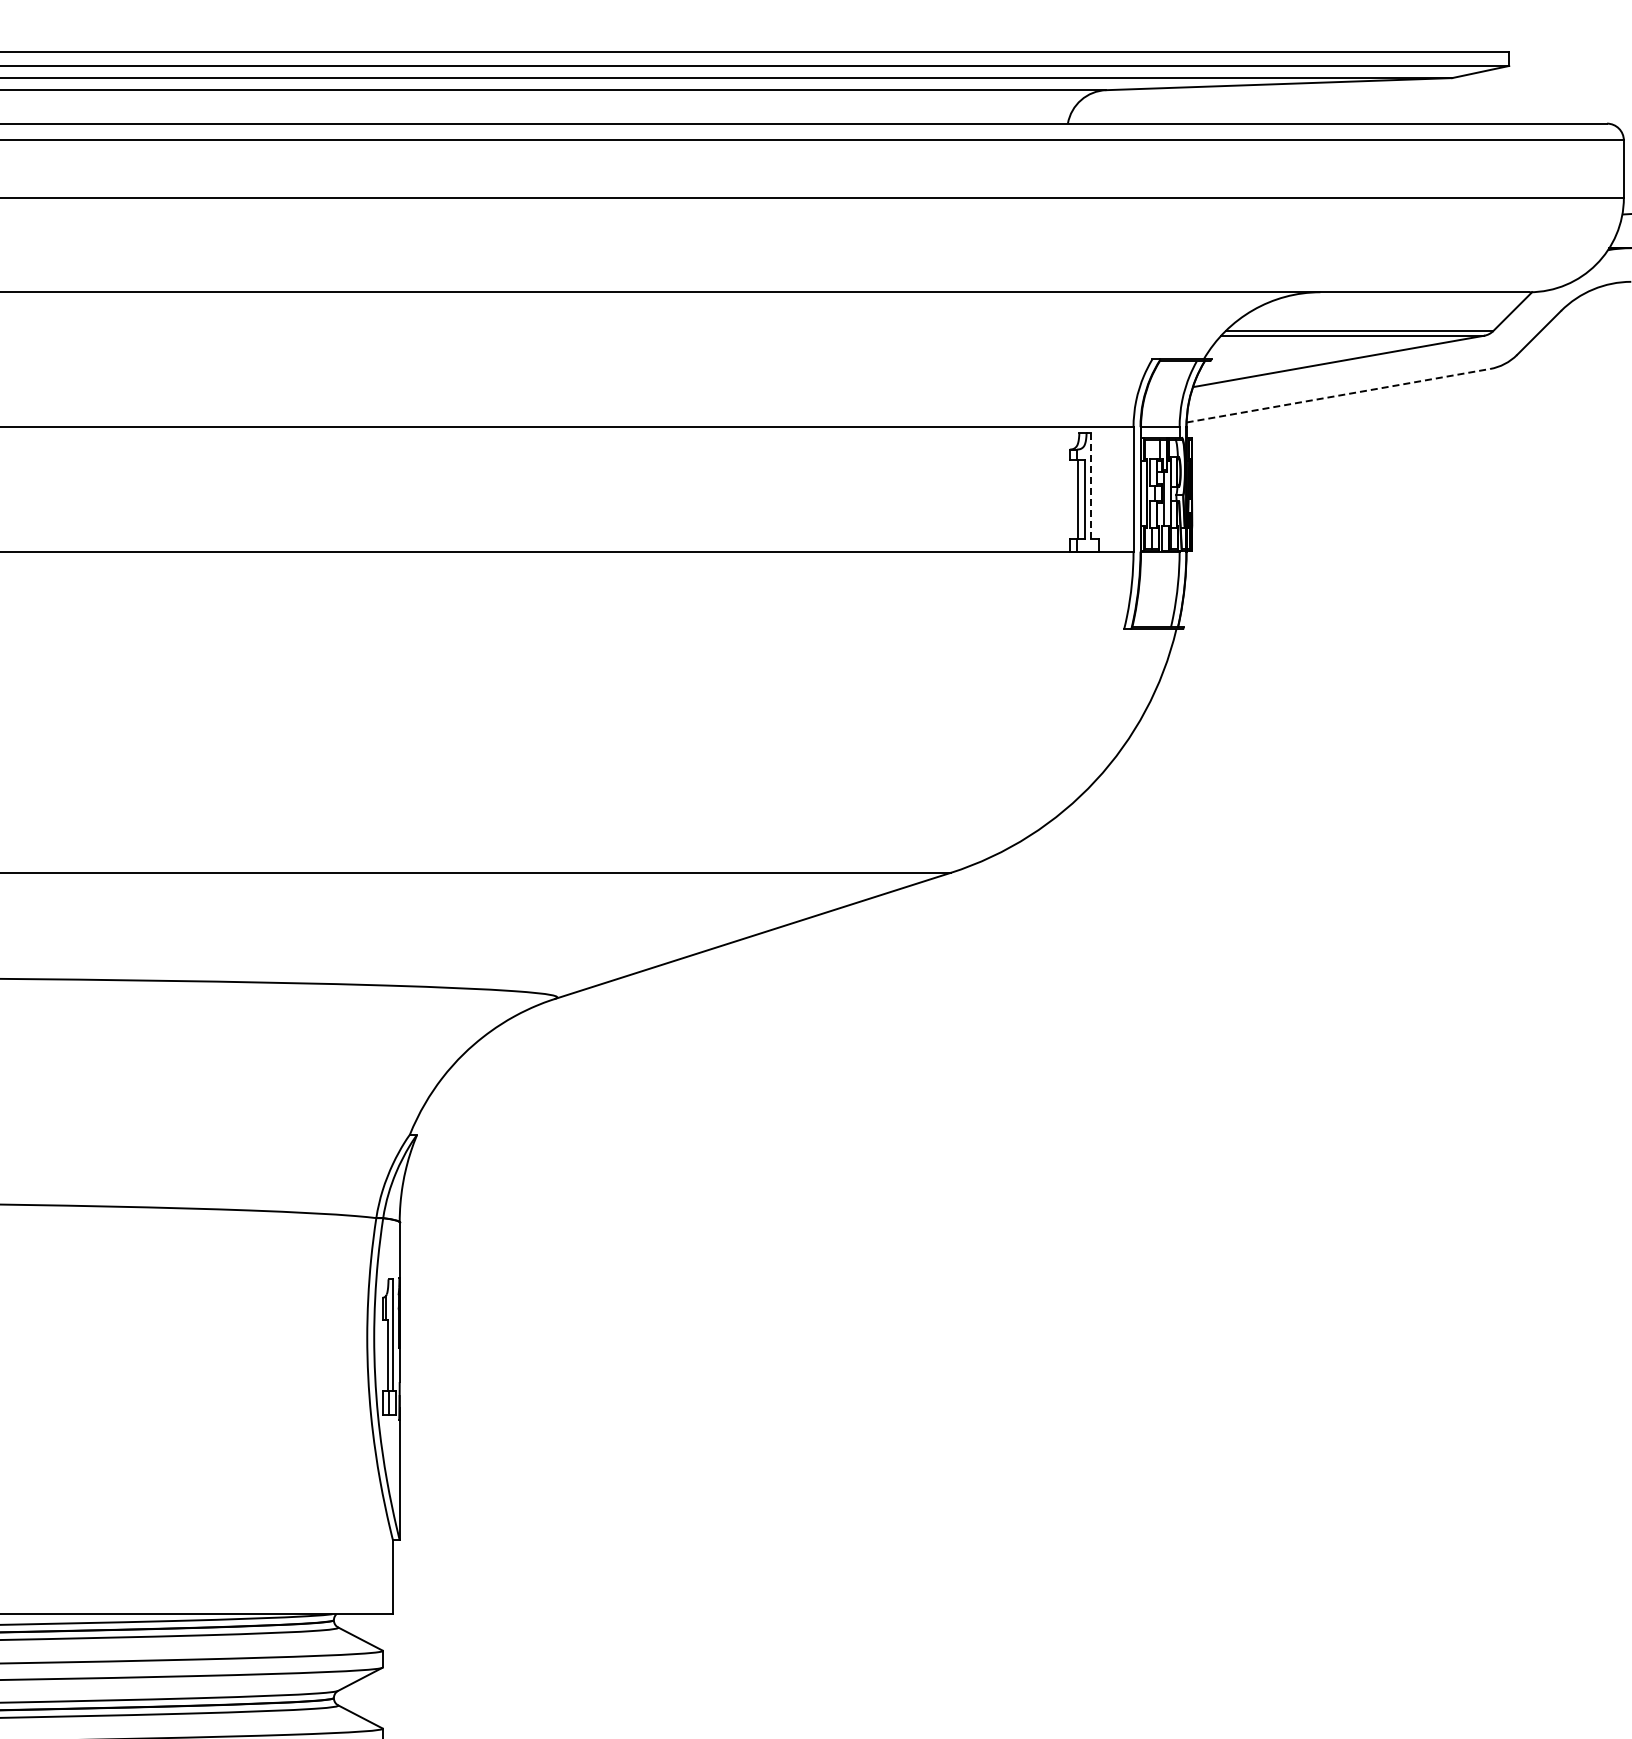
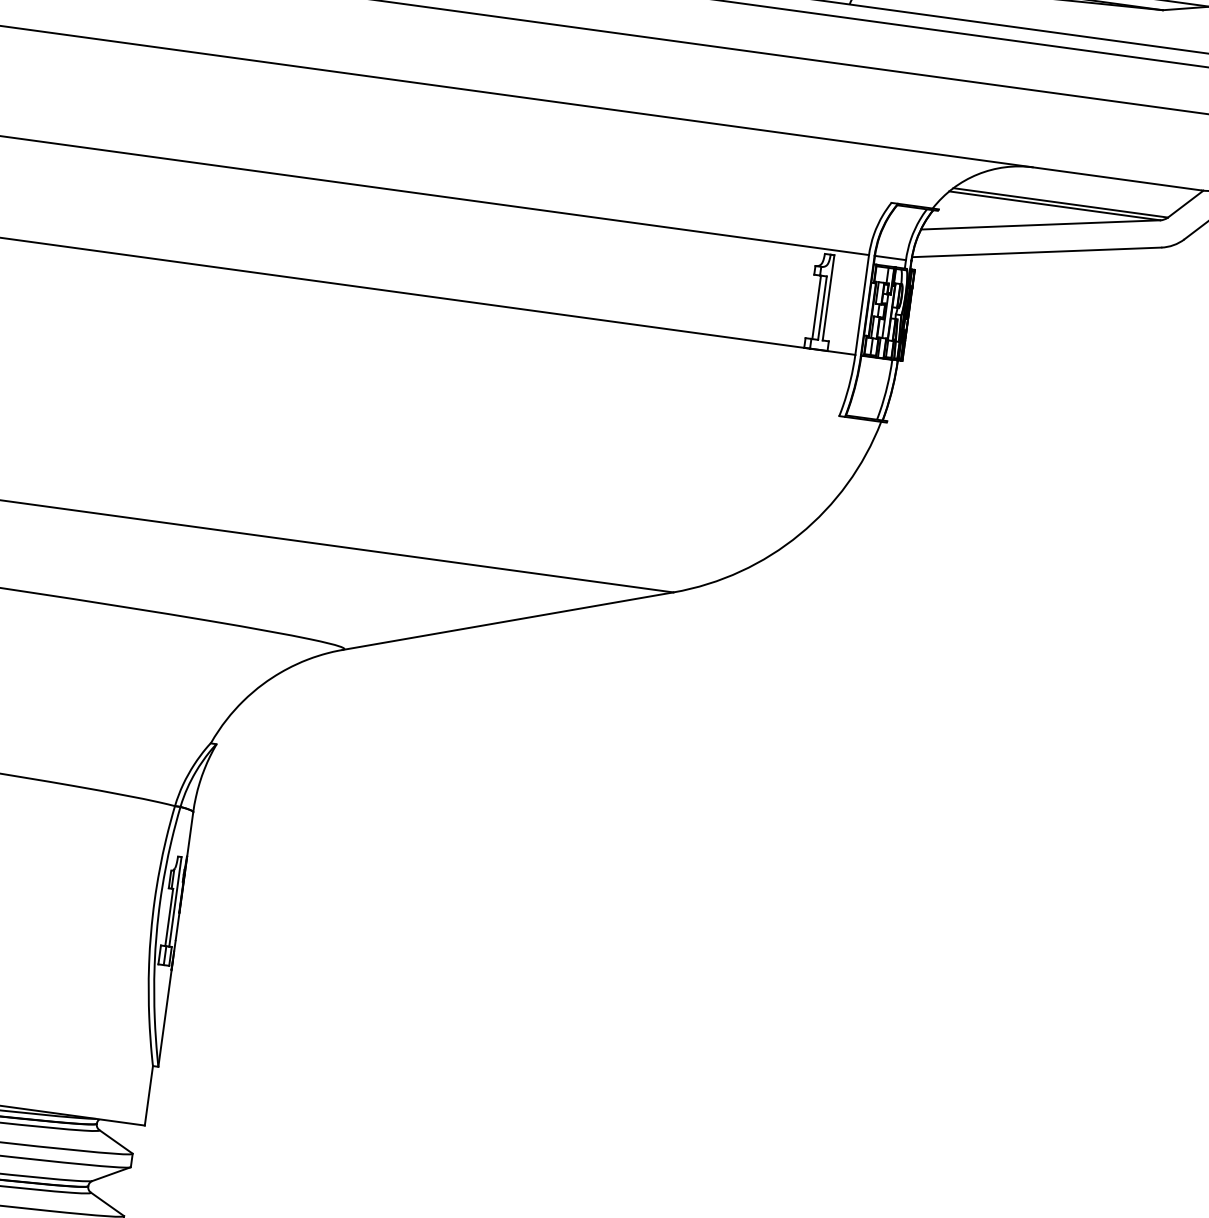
line: (1338, 395) -> (1036, 252), dashed -> solid
line: (1091, 485) -> (828, 297), dashed -> solid

